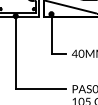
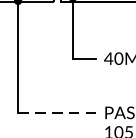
line: (41, 89) -> (57, 113), solid -> dashed

